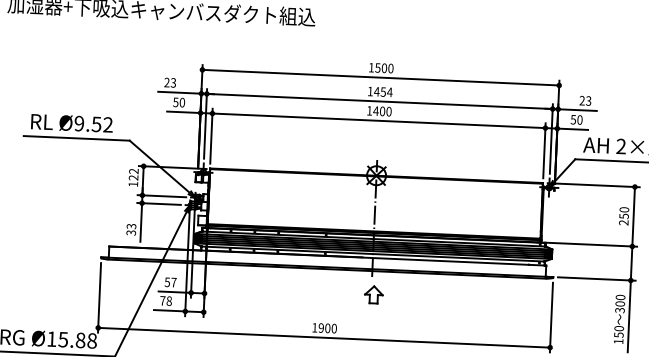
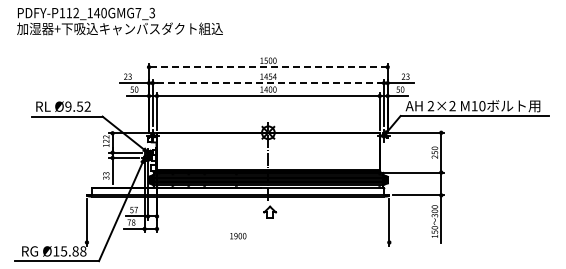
line: (379, 78) -> (267, 67), solid -> dashed
line: (379, 102) -> (268, 83), solid -> dashed
line: (323, 337) -> (237, 242), removed

